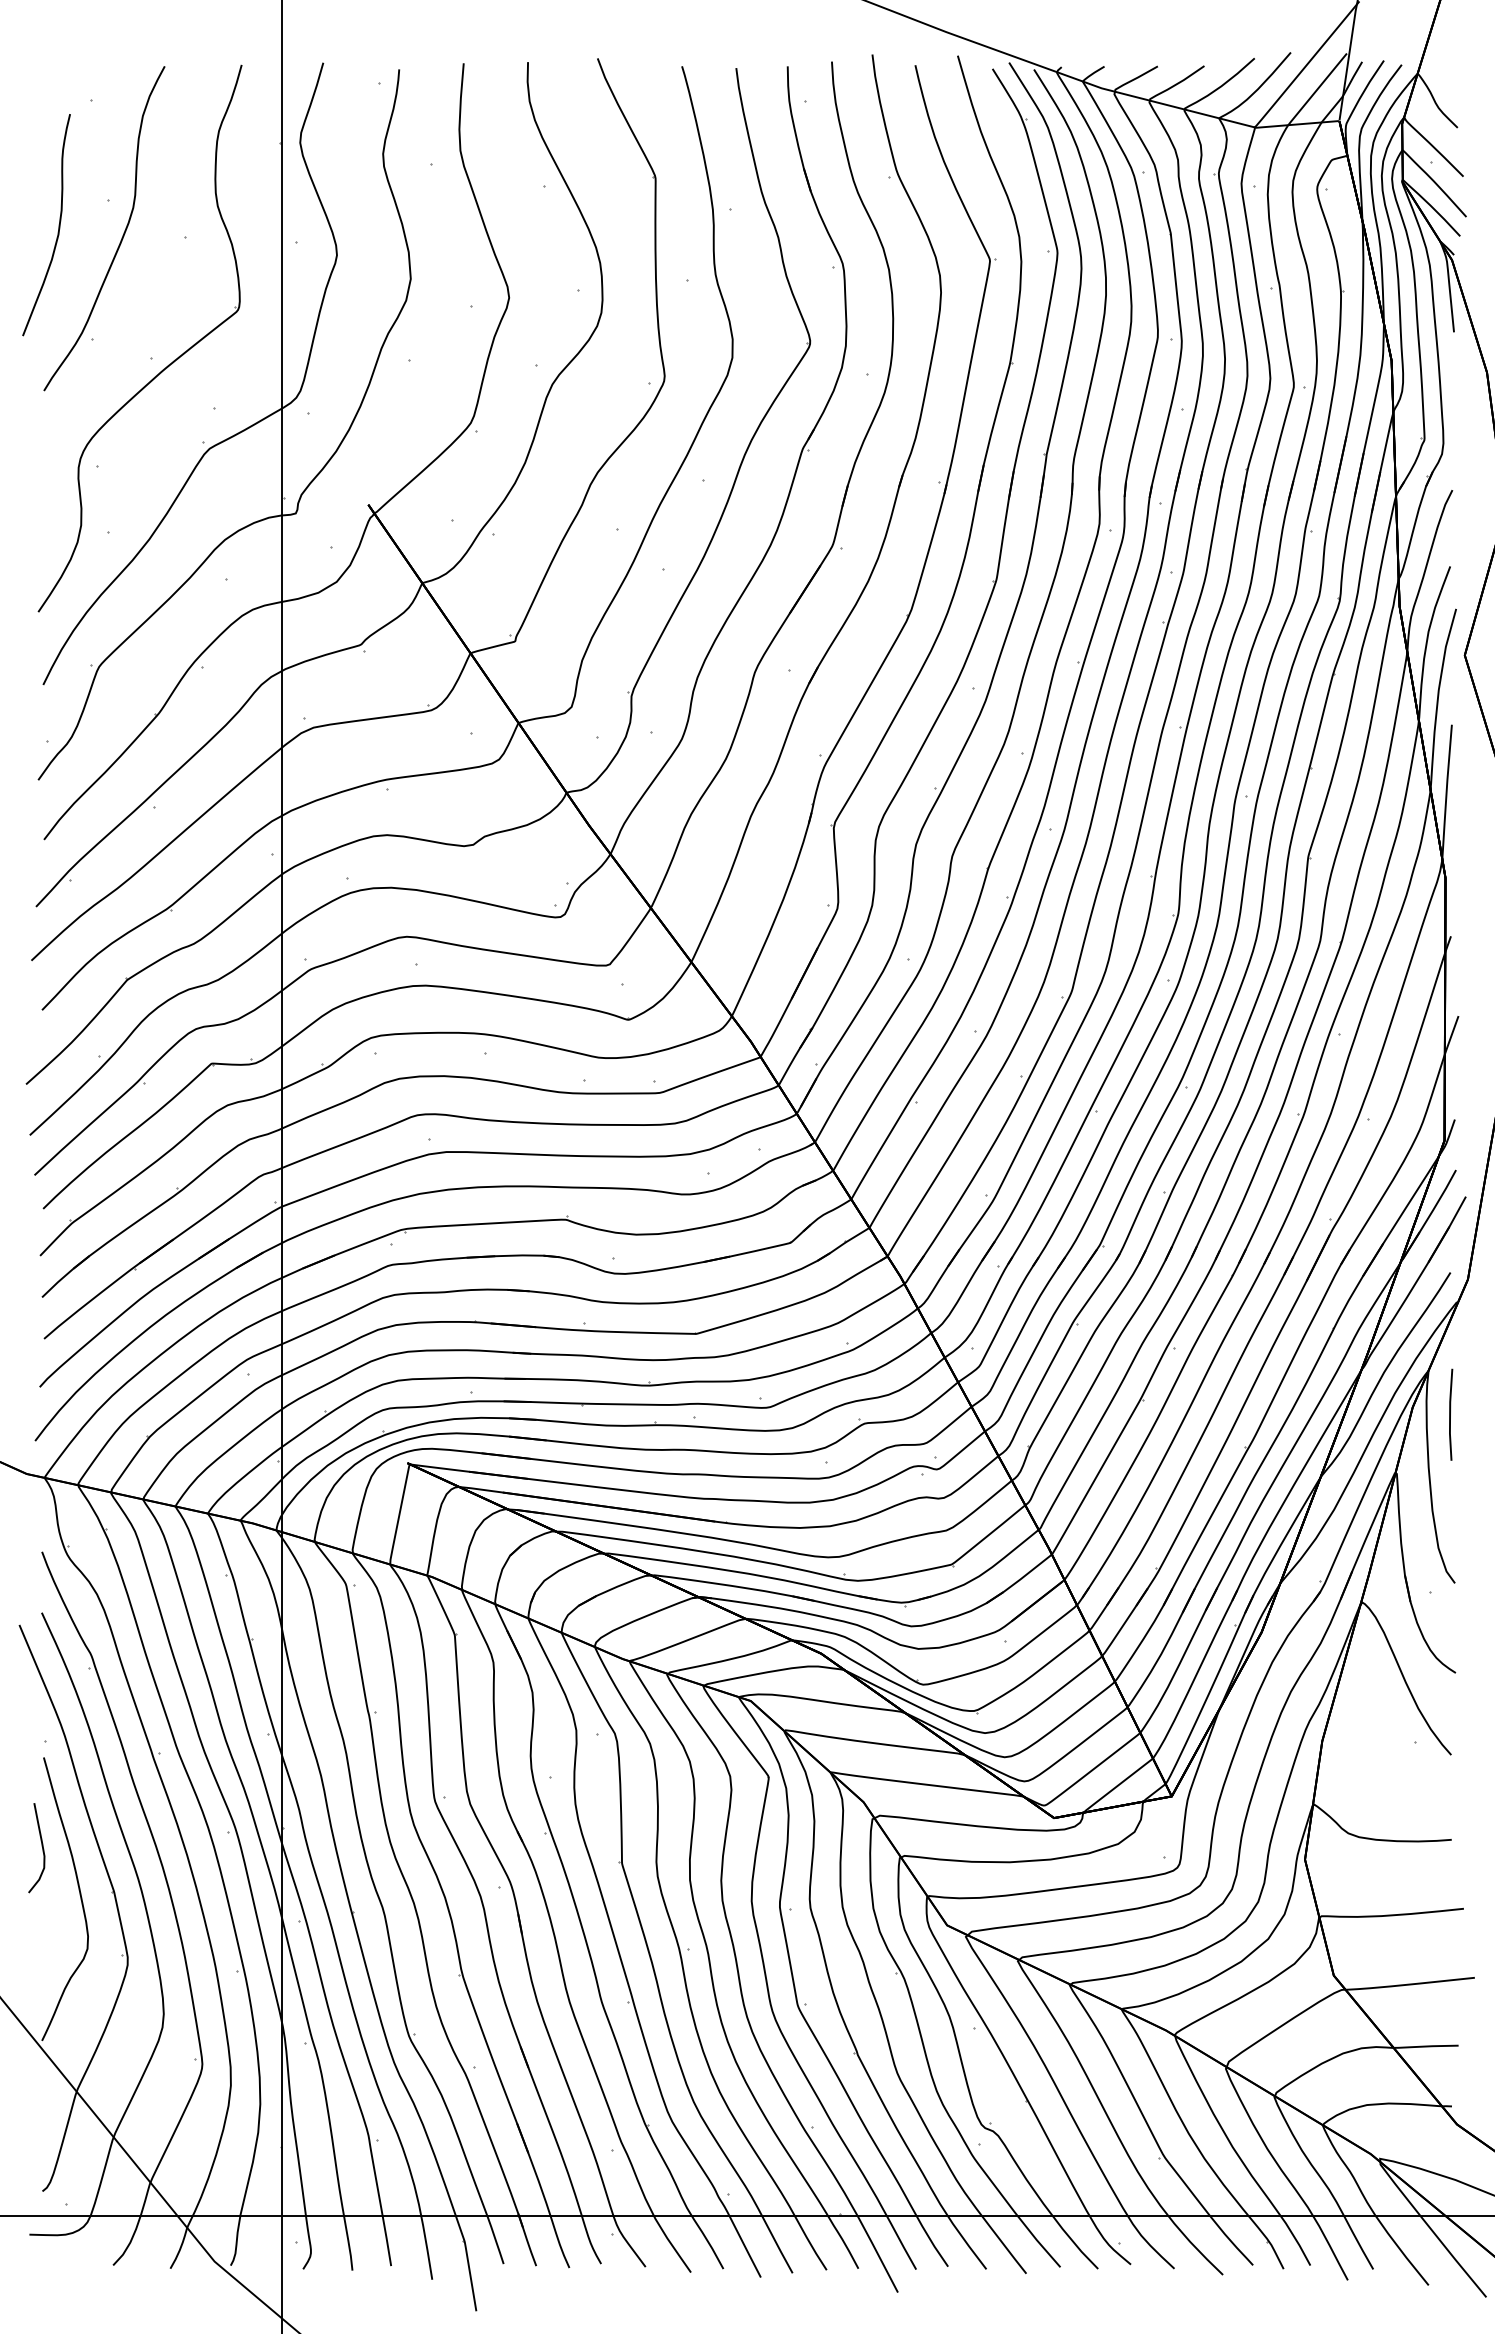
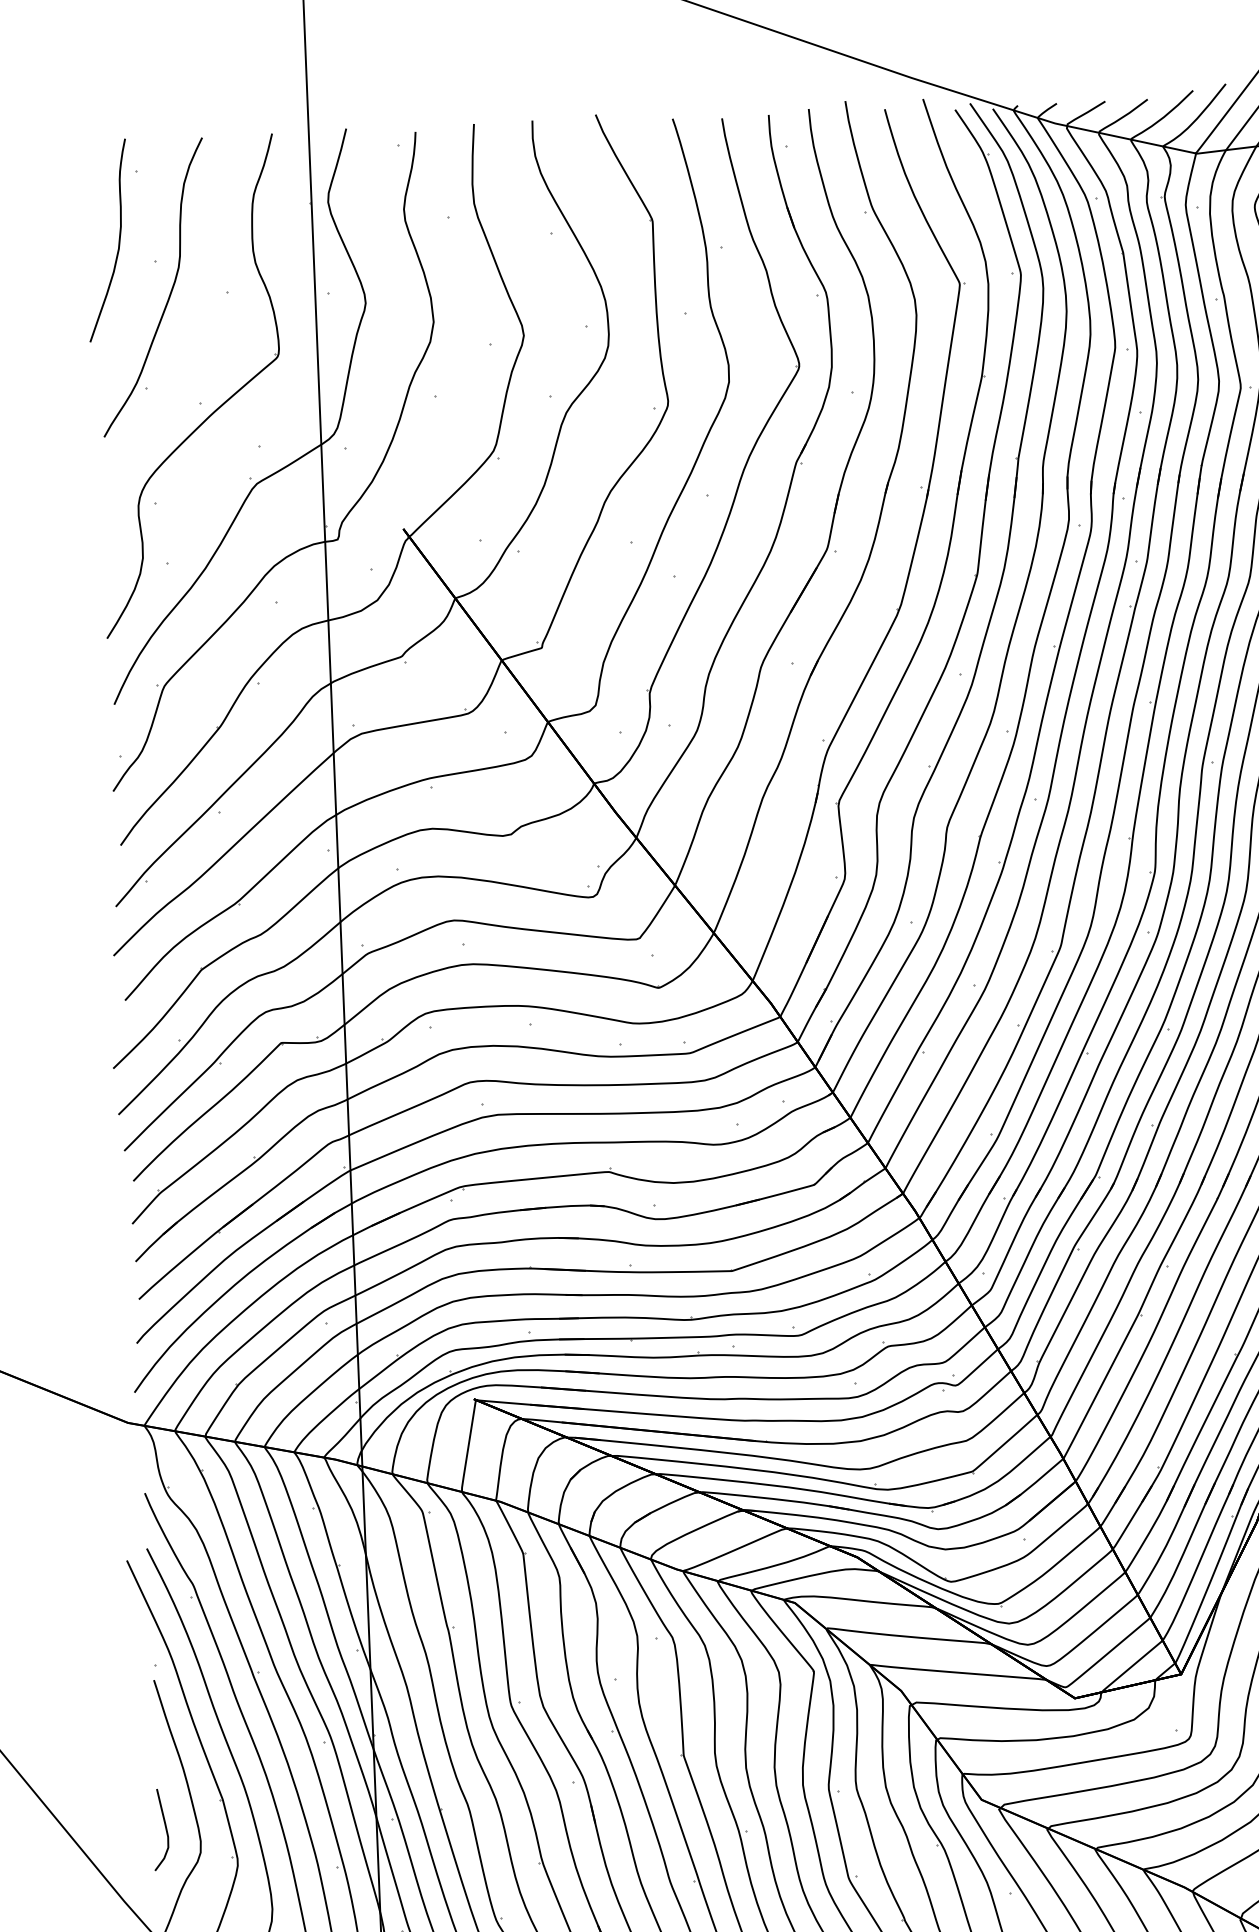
curve: (58, 225) -> (118, 240), moved
curve: (41, 1846) -> (165, 1828), moved

